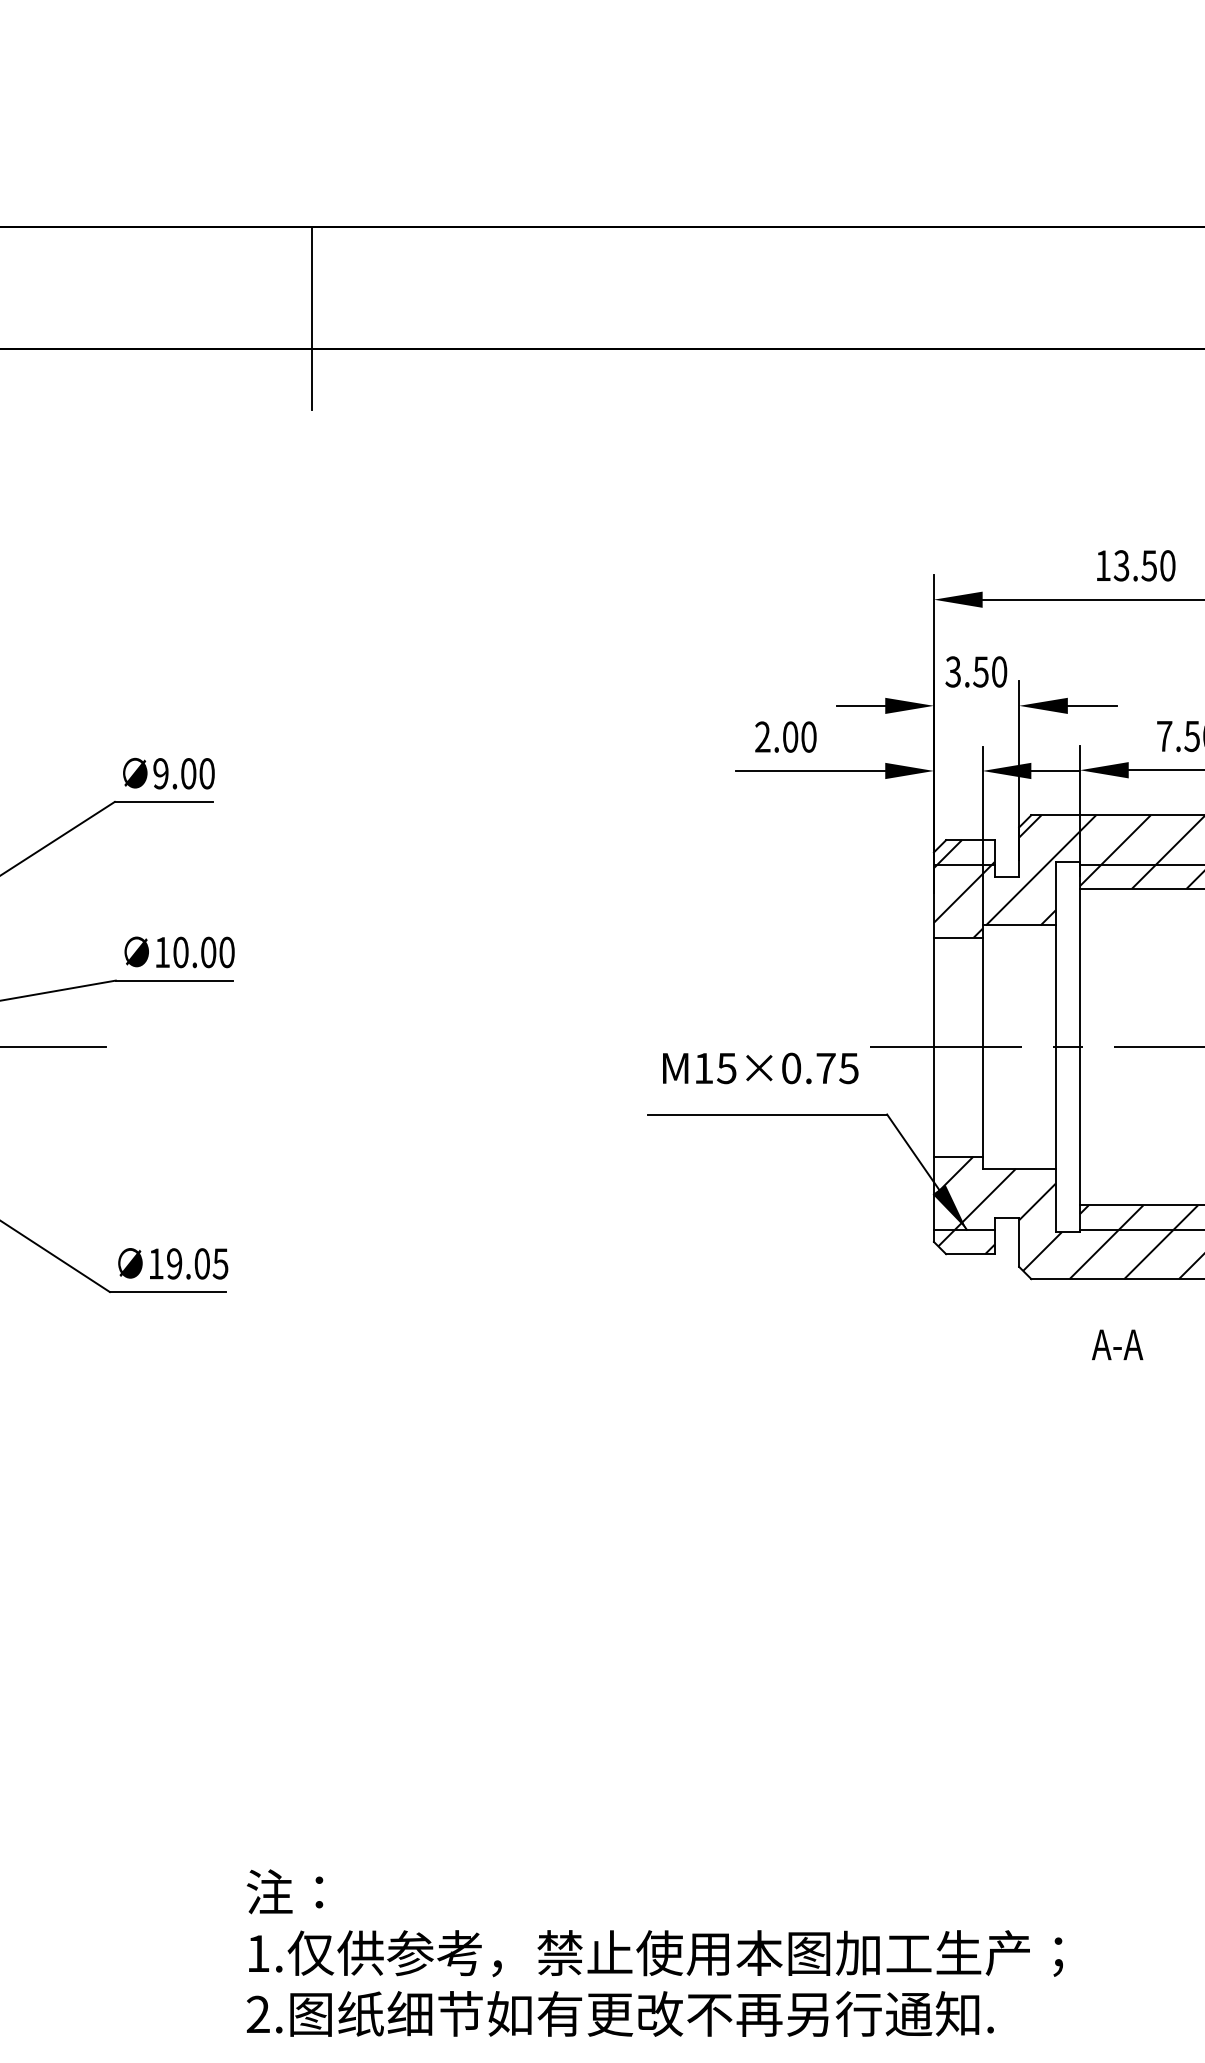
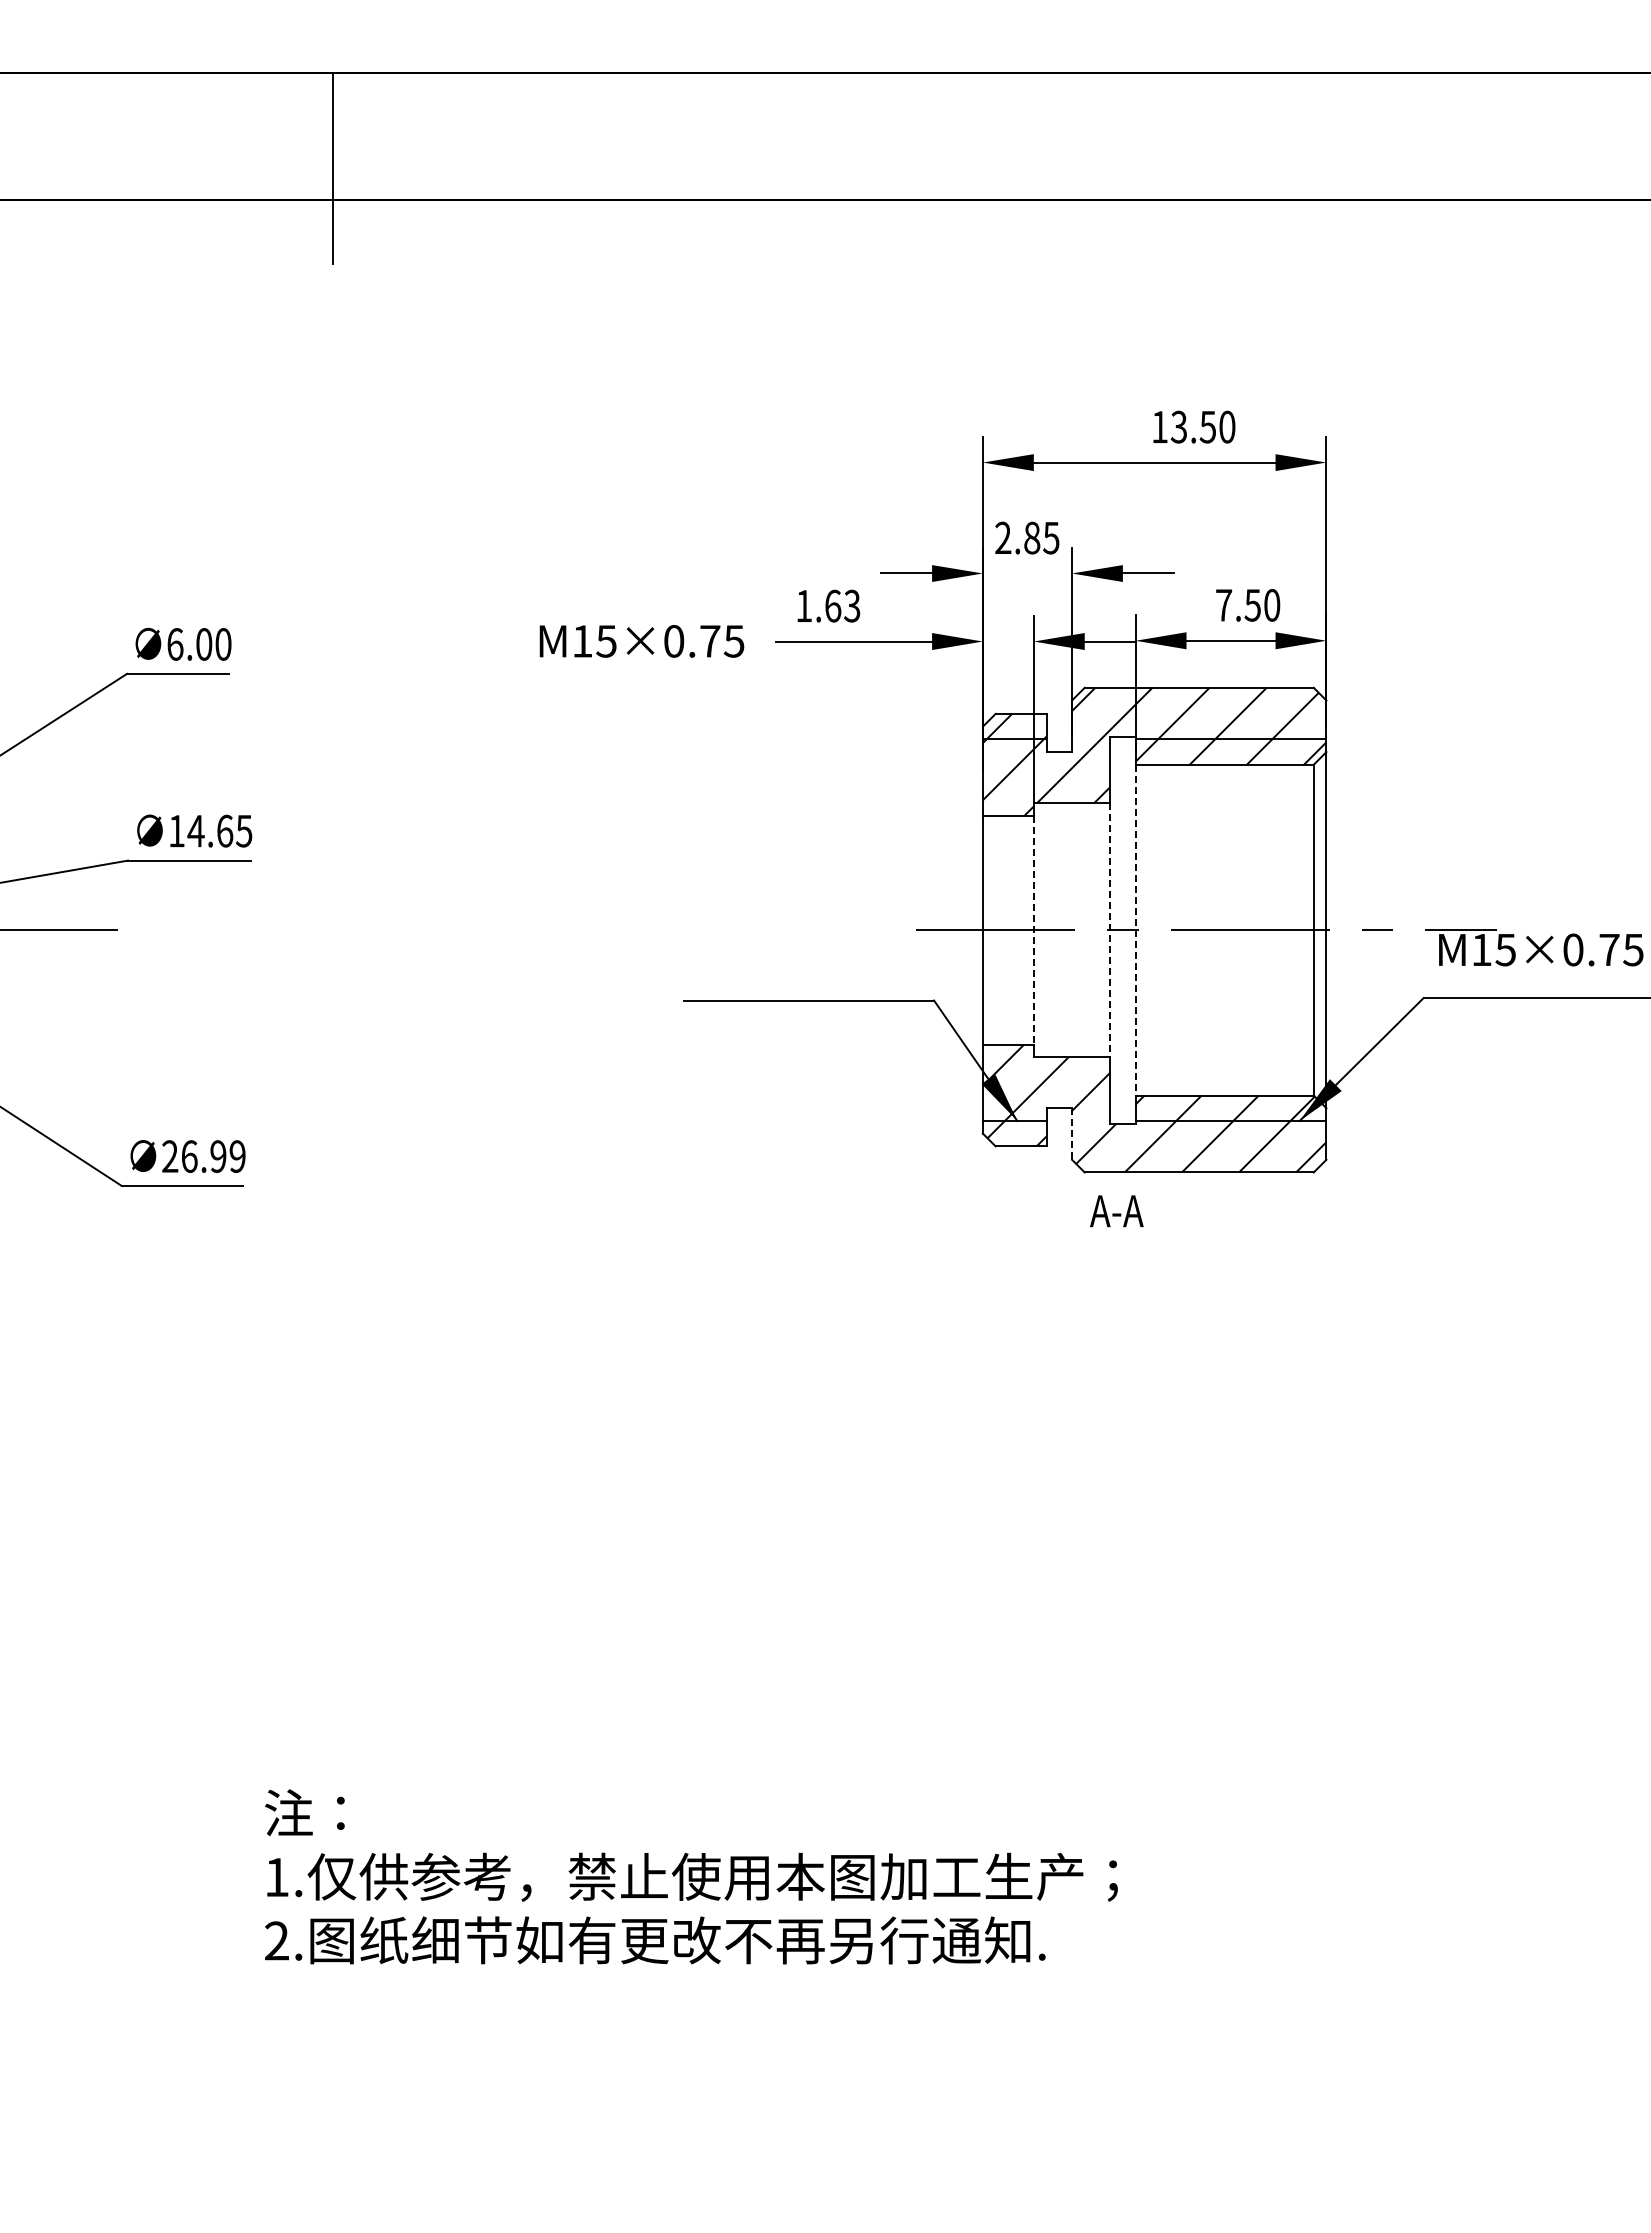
text: (976, 671) -> (1027, 537), 3.50 -> 2.85
text: (786, 736) -> (828, 605), 2.00 -> 1.63
text: (161, 773) -> (175, 644), 9.00 -> 6.00
text: (203, 951) -> (219, 830), 10.00 -> 14.65
line: (982, 1047) -> (1033, 930), solid -> dashed
line: (1055, 1047) -> (1110, 930), solid -> dashed
line: (1079, 1047) -> (1135, 930), solid -> dashed
text: (760, 1068) -> (641, 641), moved
line: (1019, 1242) -> (1072, 1134), solid -> dashed
text: (187, 1263) -> (203, 1156), 19.05 -> 26.99
text: (1117, 1345) -> (1116, 1211), moved

